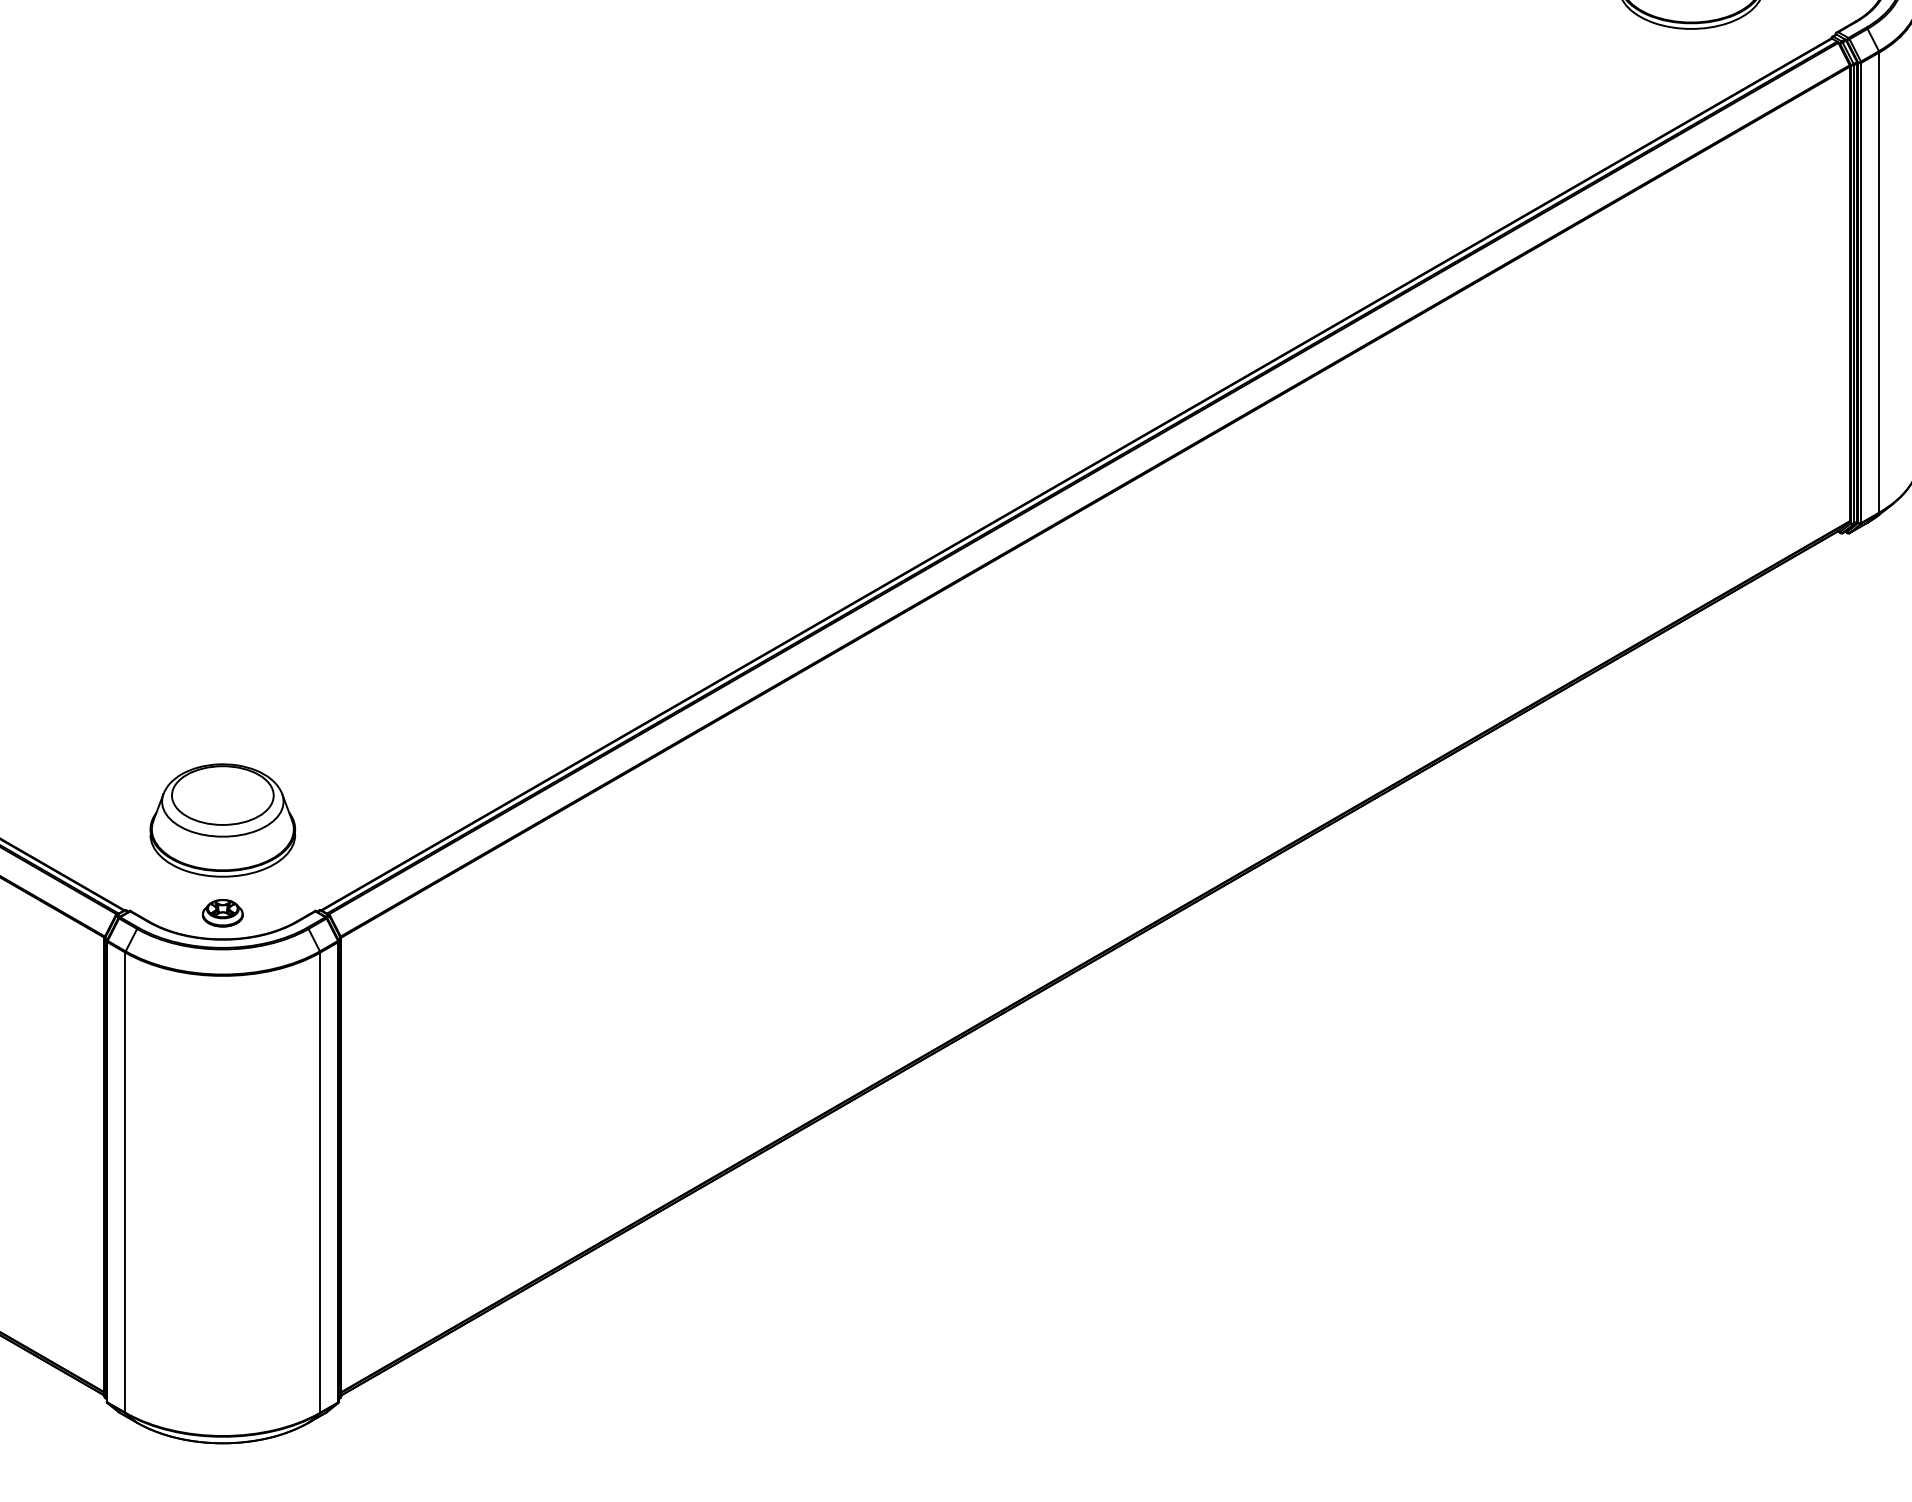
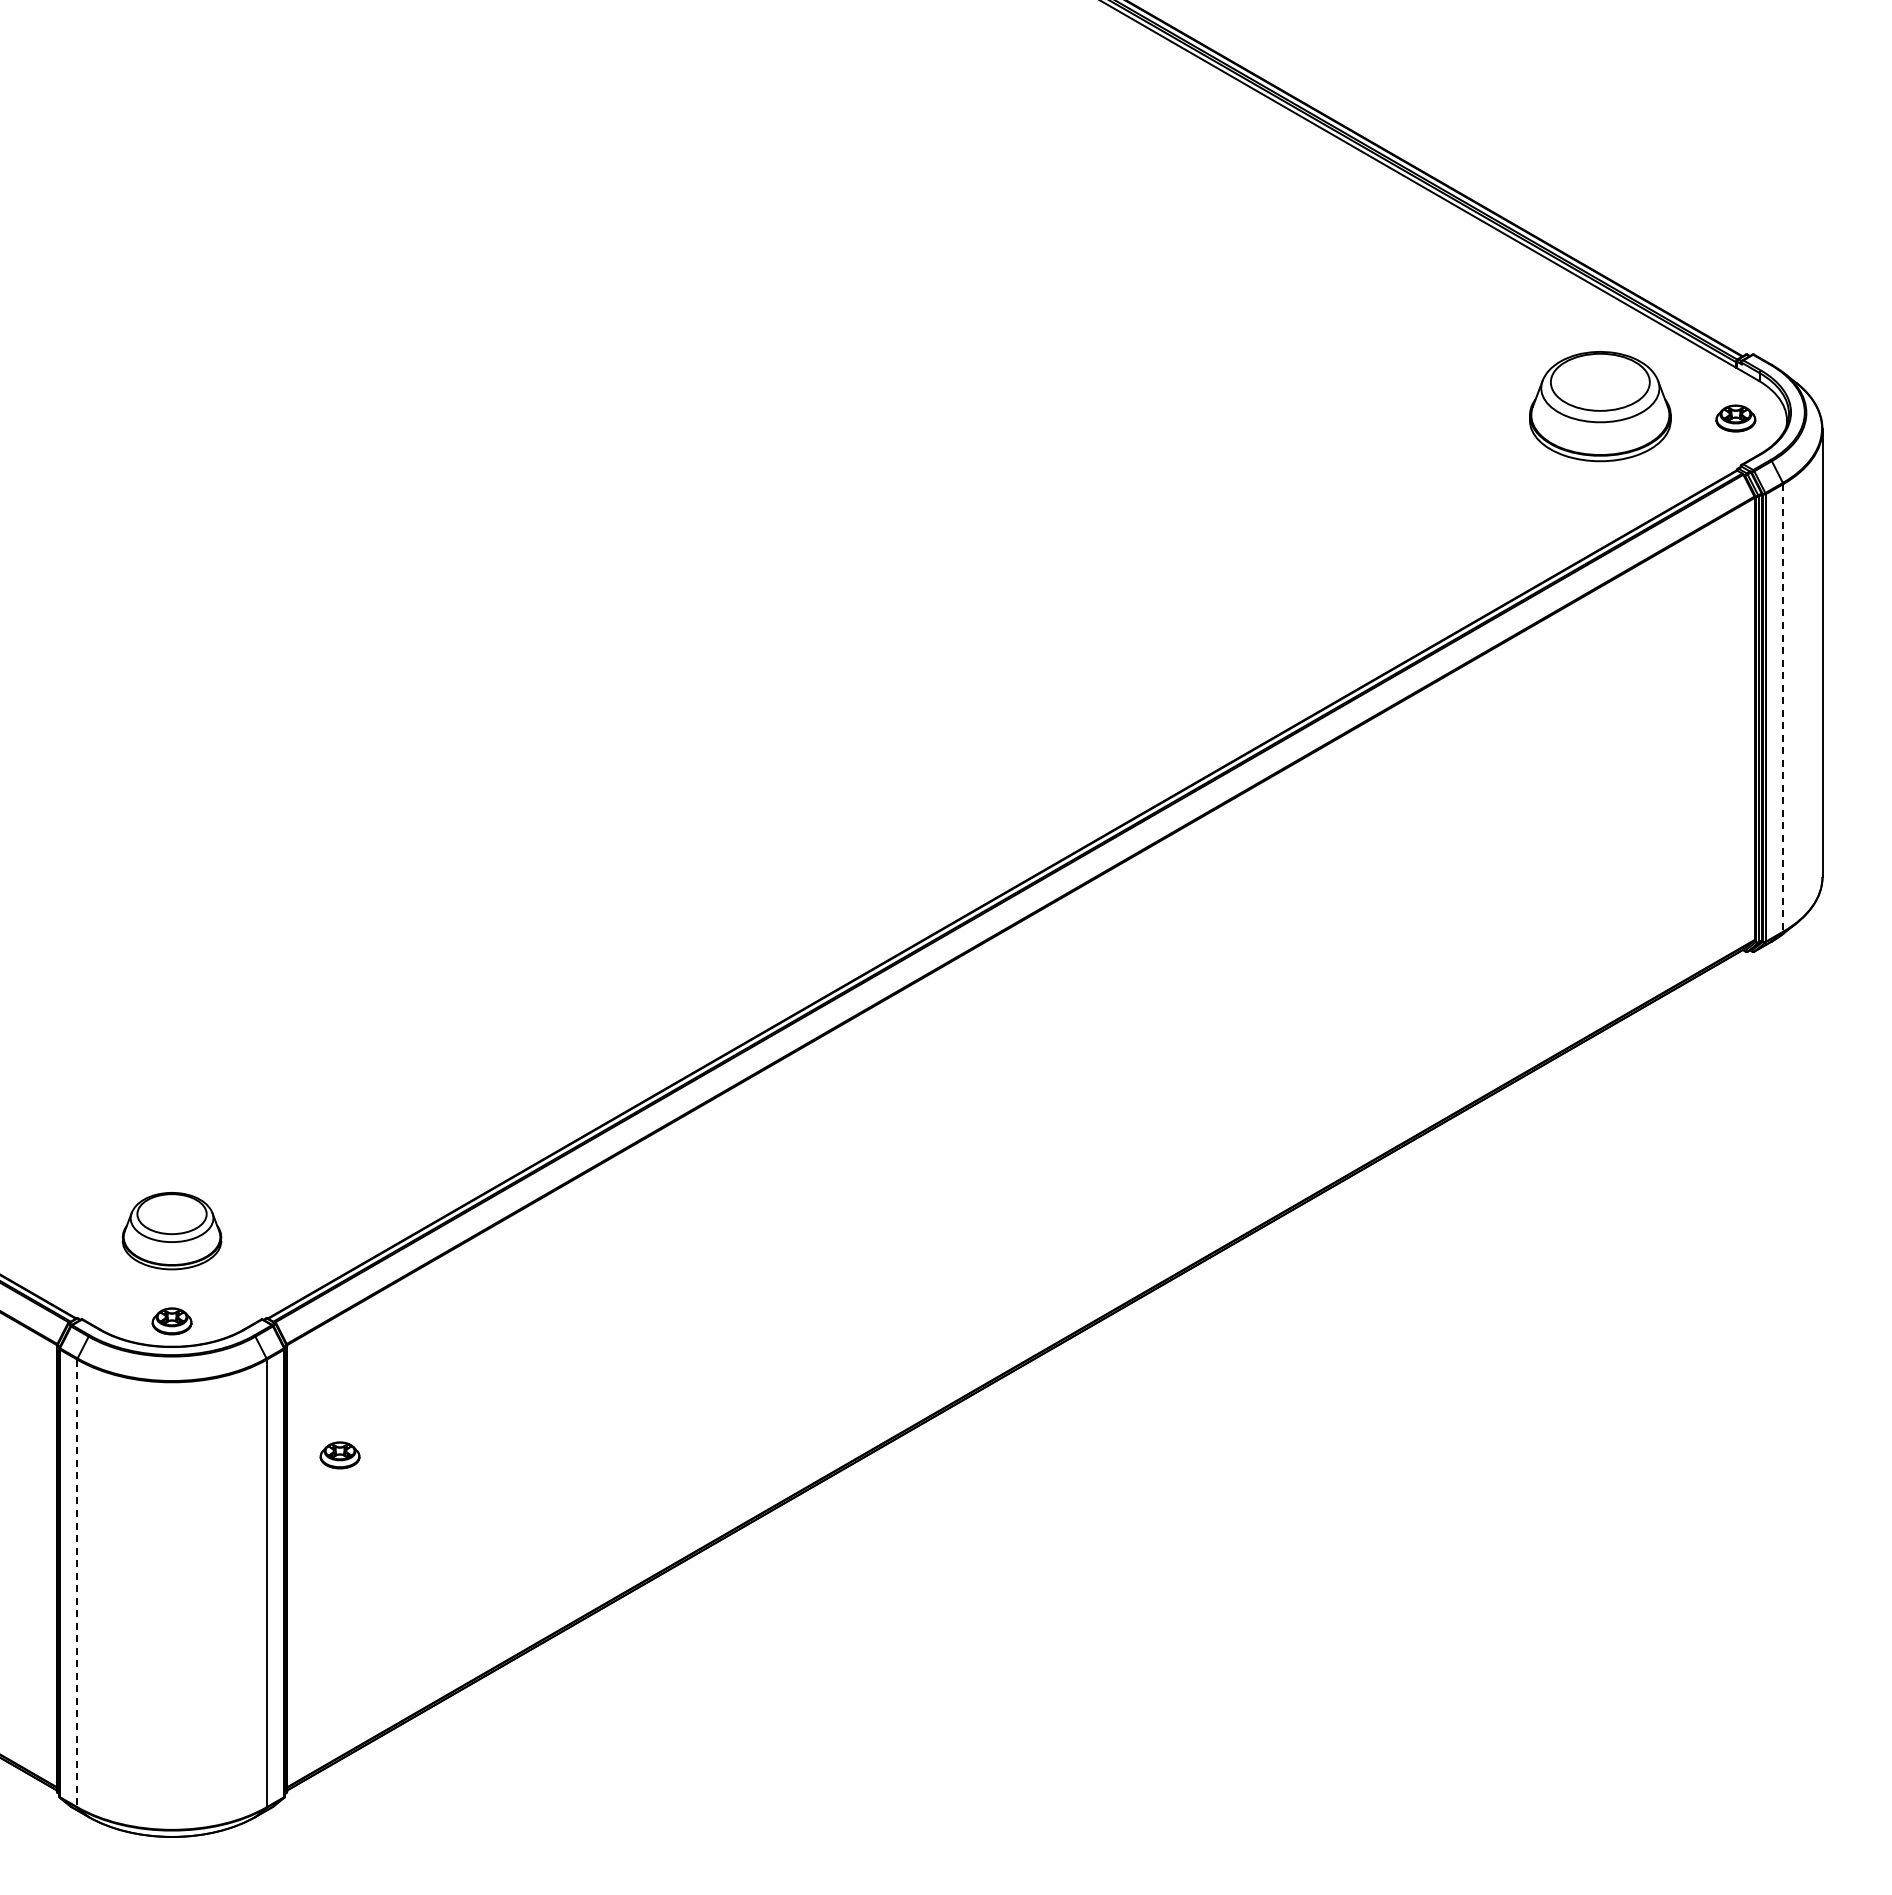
line: (1879, 282) -> (1783, 707), solid -> dashed
part: (222, 819) -> (171, 1230), size x0.7
part: (394, 1051) -> (339, 1455), added
line: (125, 1182) -> (77, 1583), solid -> dashed

